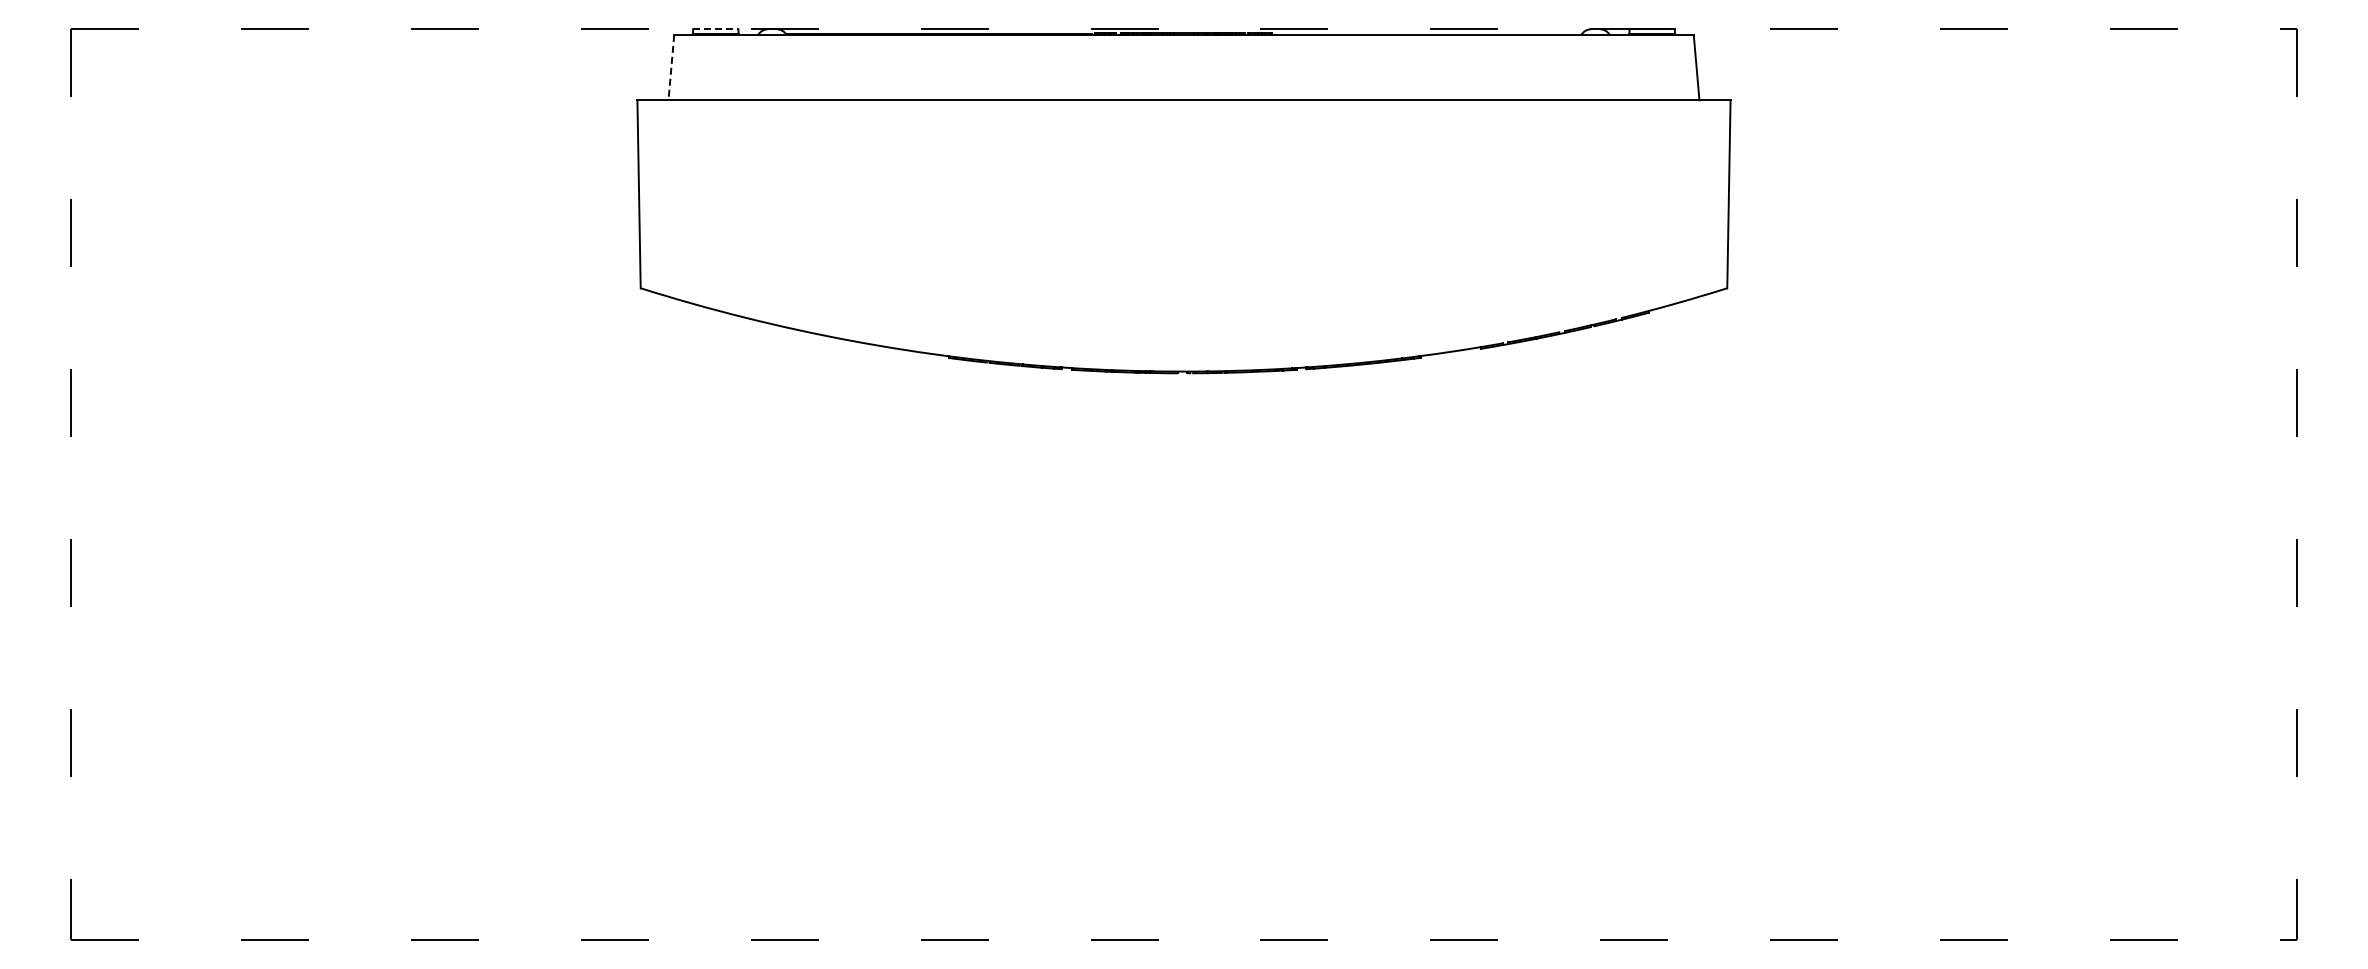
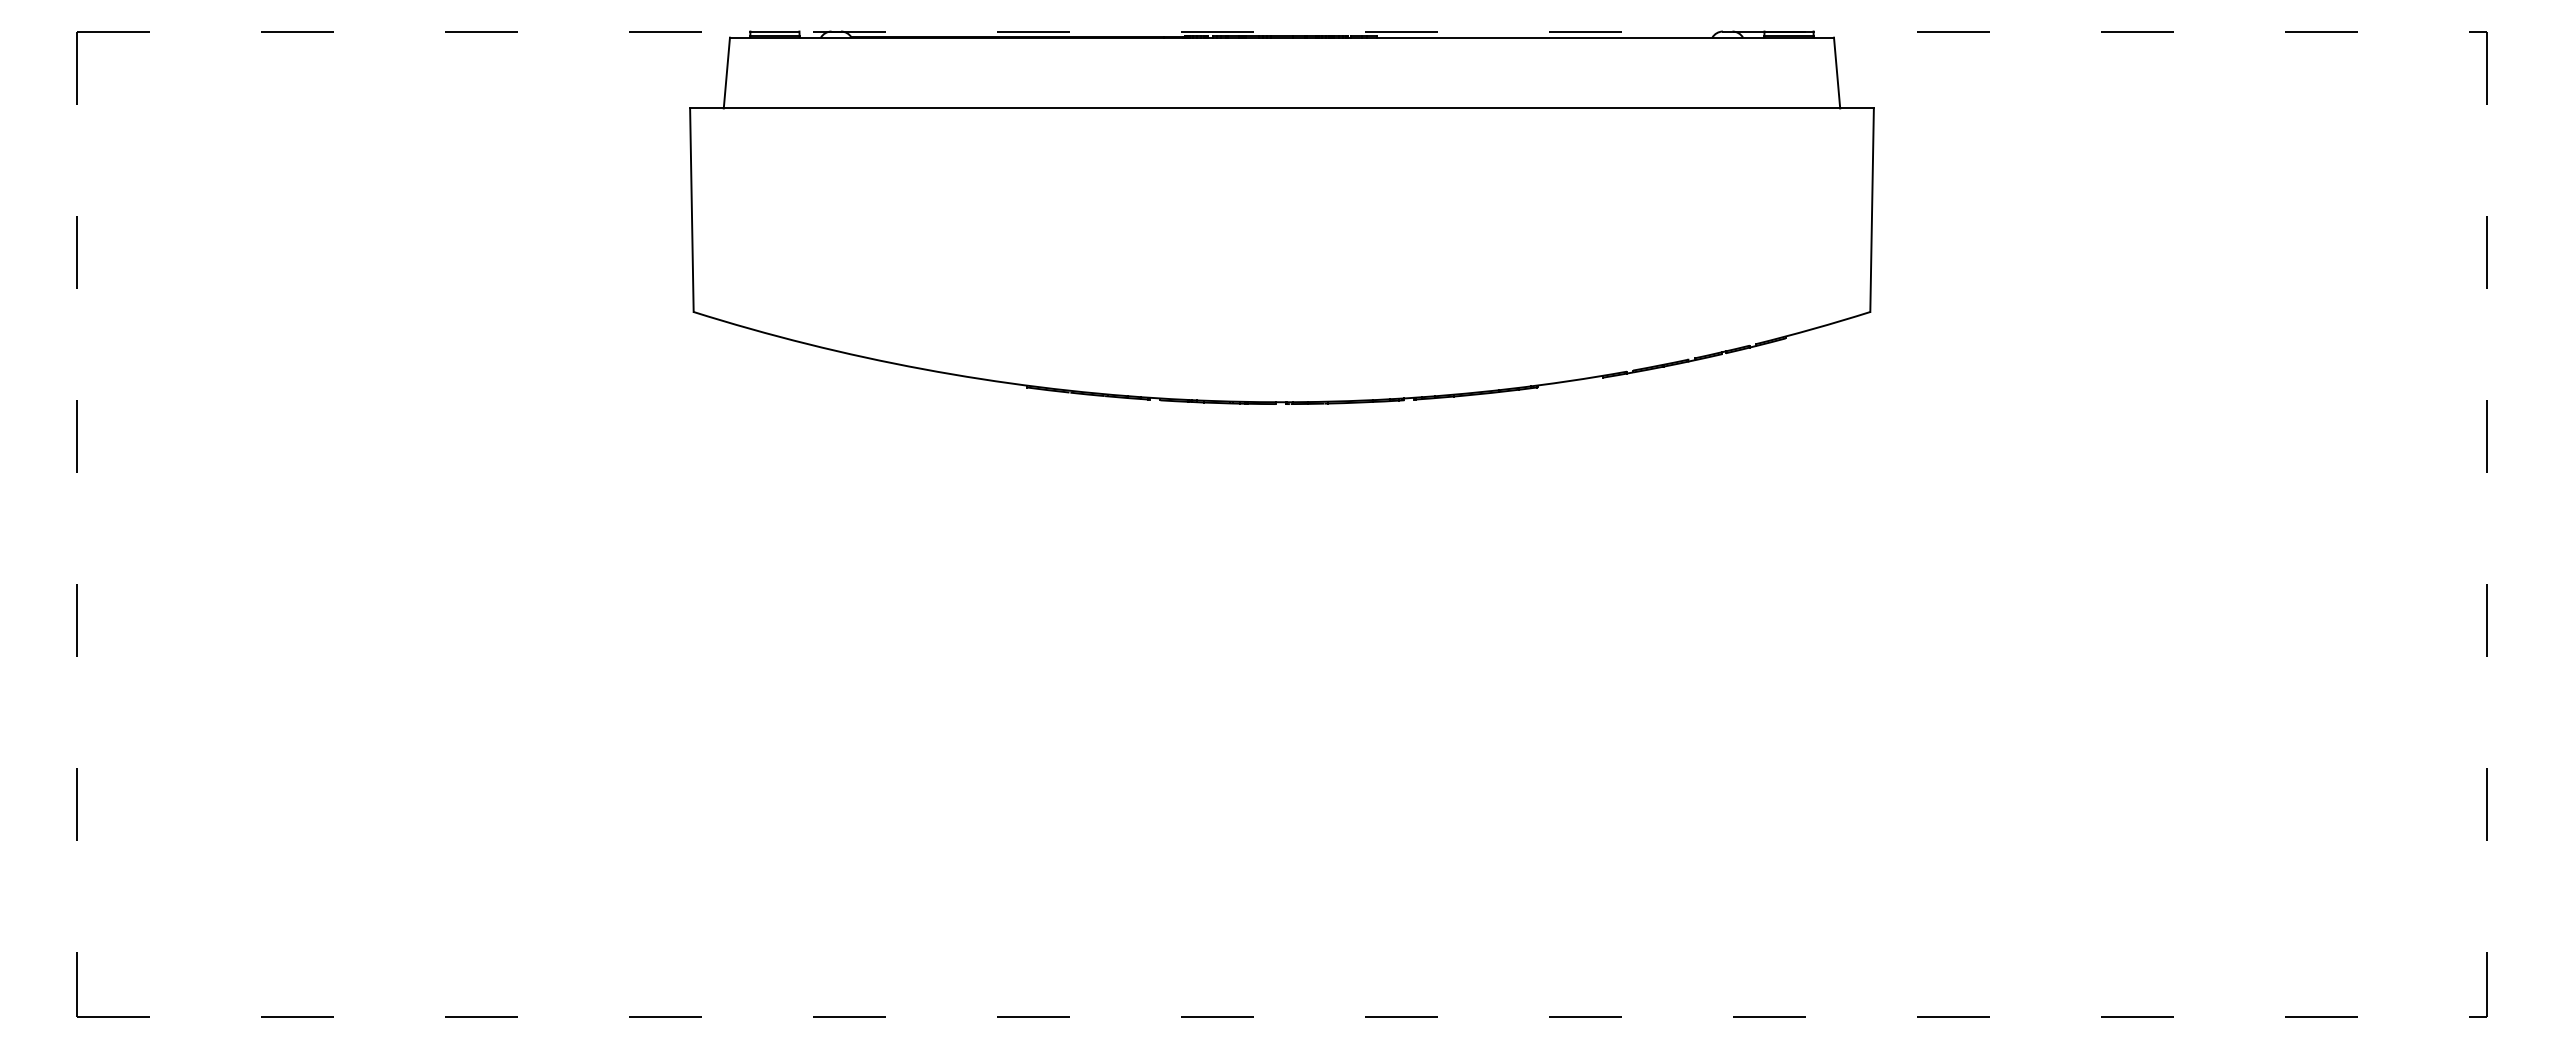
line: (715, 29) -> (774, 31), dashed -> solid
line: (671, 67) -> (727, 72), dashed -> solid

